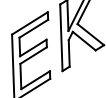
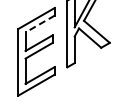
line: (34, 29) -> (40, 24), solid -> dashed

